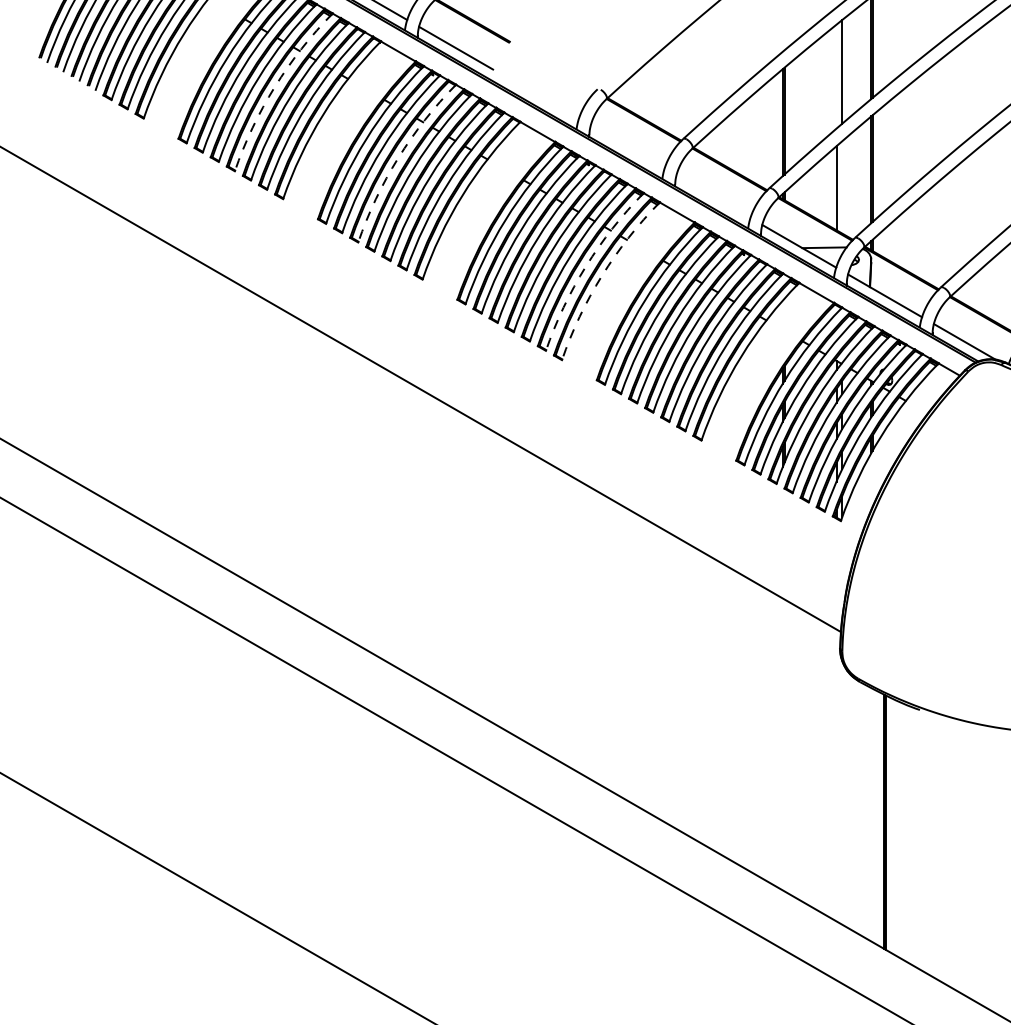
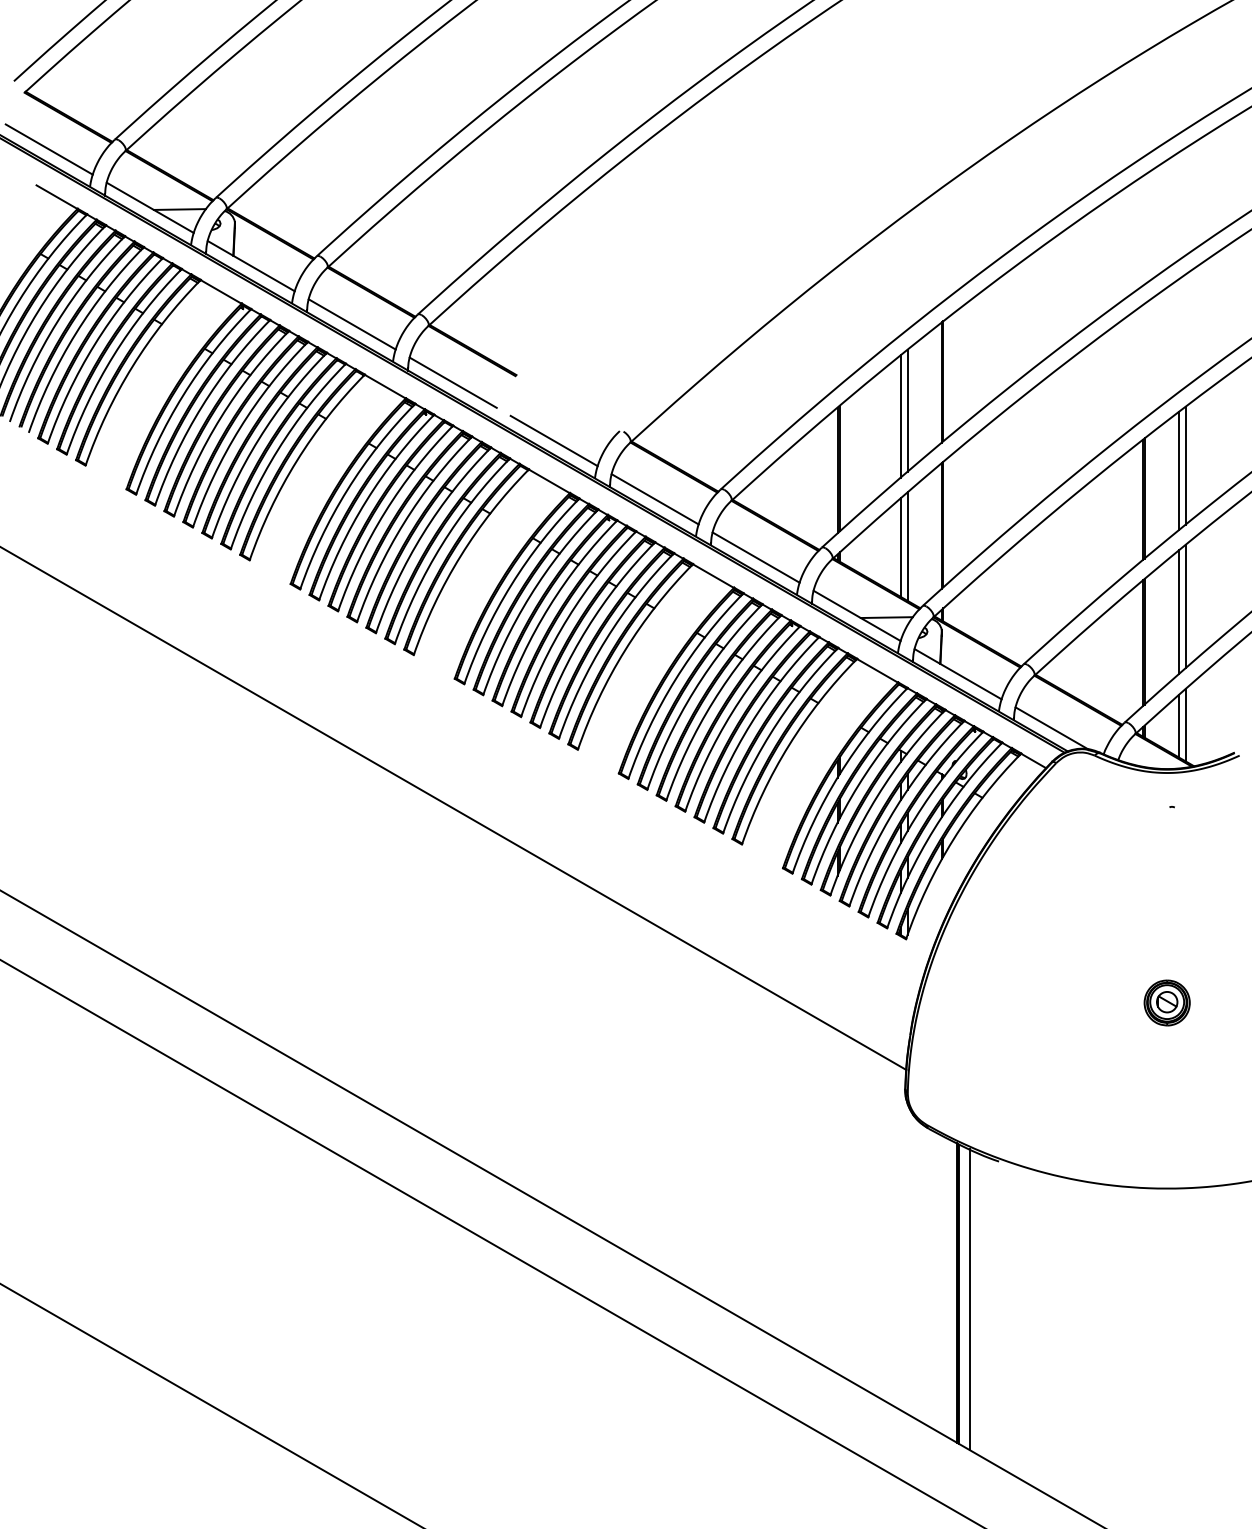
line: (836, 76) -> (900, 416), added
arc: (274, 87) -> (239, 428), dashed -> solid
line: (541, 97) -> (553, 440), added
line: (627, 147) -> (654, 499), added
arc: (398, 158) -> (385, 512), dashed -> solid
line: (842, 187) -> (907, 546), added
line: (712, 196) -> (755, 557), added
arc: (586, 266) -> (606, 639), dashed -> solid
arc: (601, 275) -> (624, 650), dashed -> solid
line: (894, 827) -> (969, 1299), added

